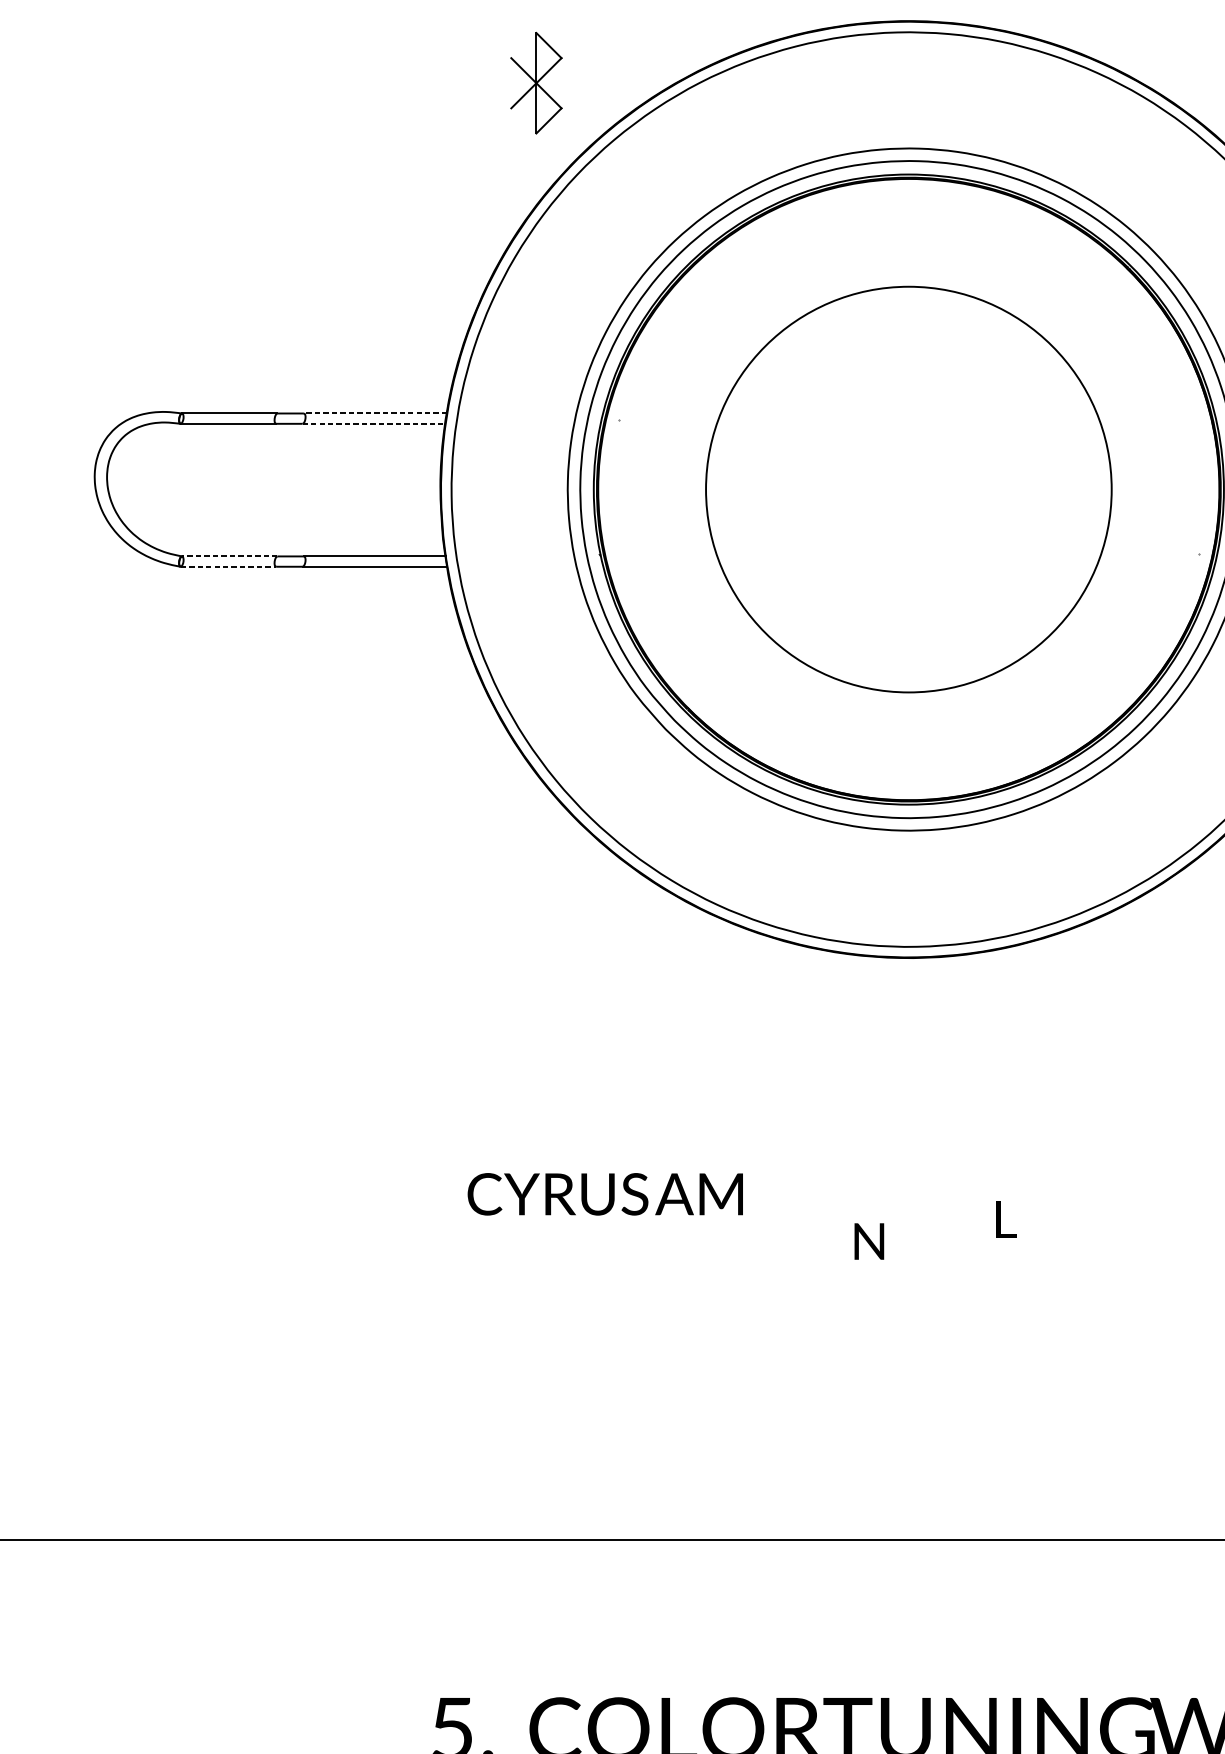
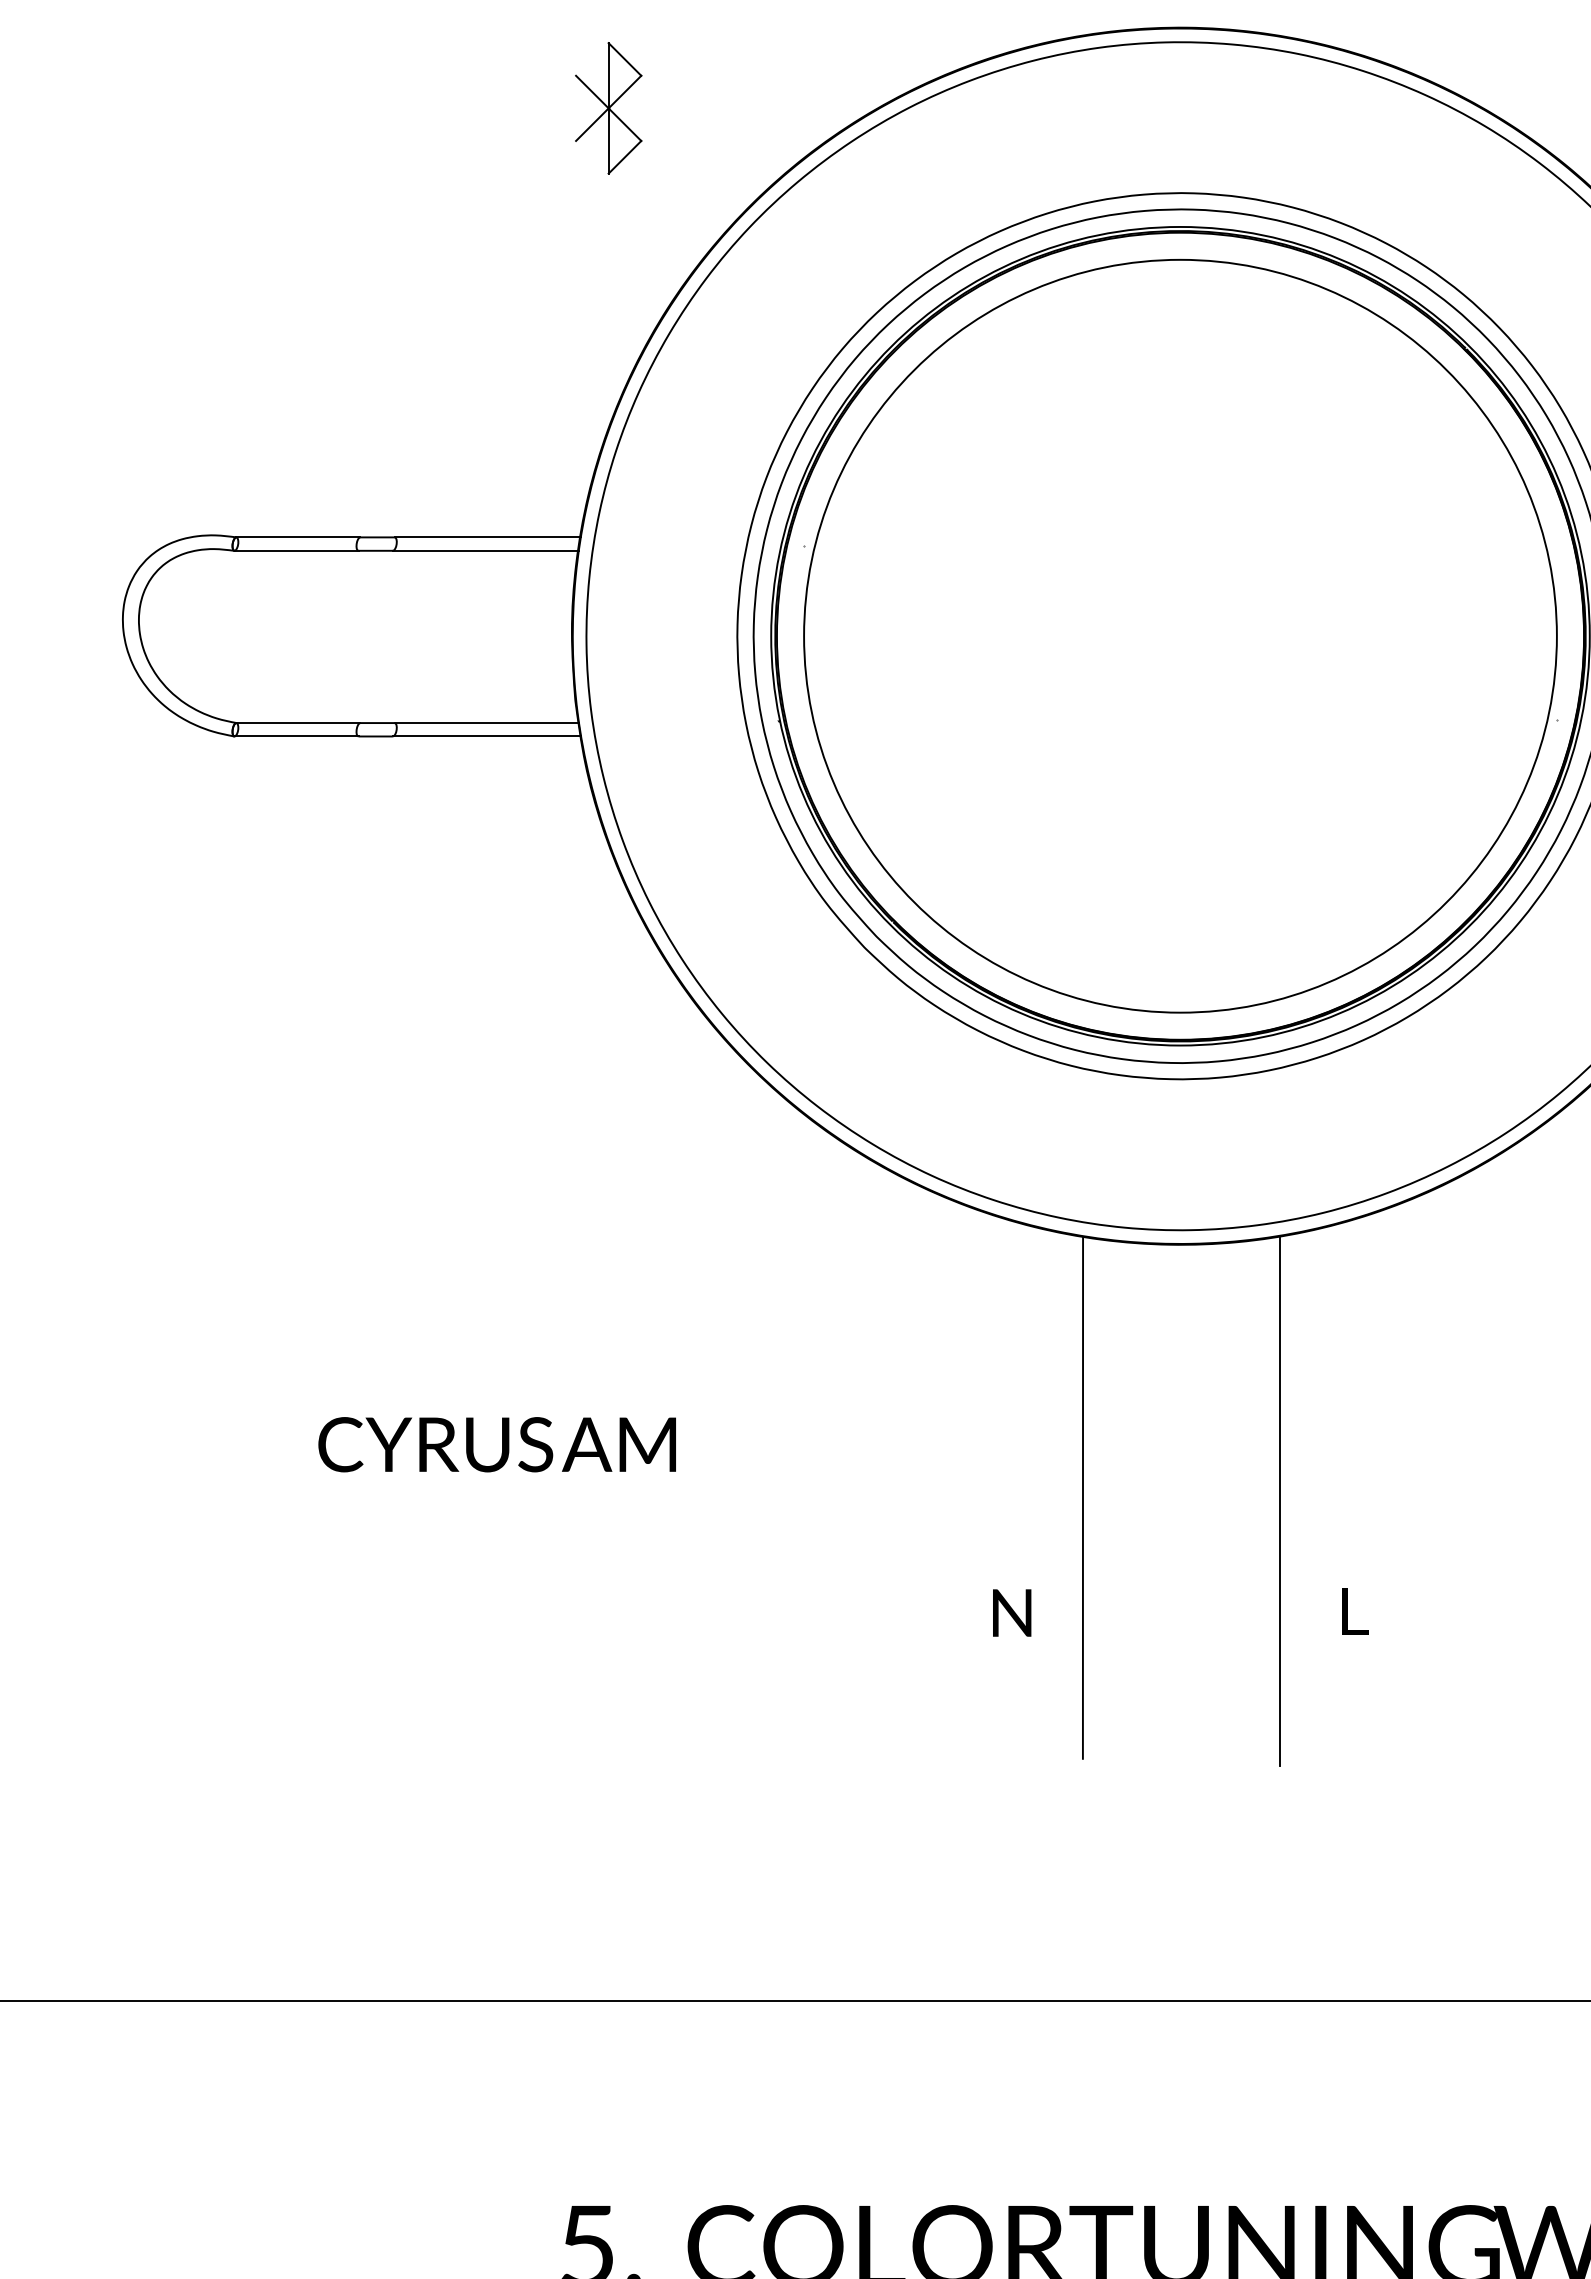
part: (536, 83) -> (608, 108), moved
line: (375, 413) -> (487, 537), dashed -> solid
line: (373, 423) -> (485, 550), dashed -> solid
circle: (908, 489) -> (1180, 635), size x1.43
line: (229, 556) -> (298, 723), dashed -> solid
line: (229, 566) -> (297, 736), dashed -> solid
line: (833, 1152) -> (1082, 1497), added
line: (985, 1154) -> (1280, 1500), added
text: (604, 1194) -> (496, 1444), moved
text: (1006, 1219) -> (1355, 1611), moved
text: (869, 1241) -> (1012, 1612), moved

